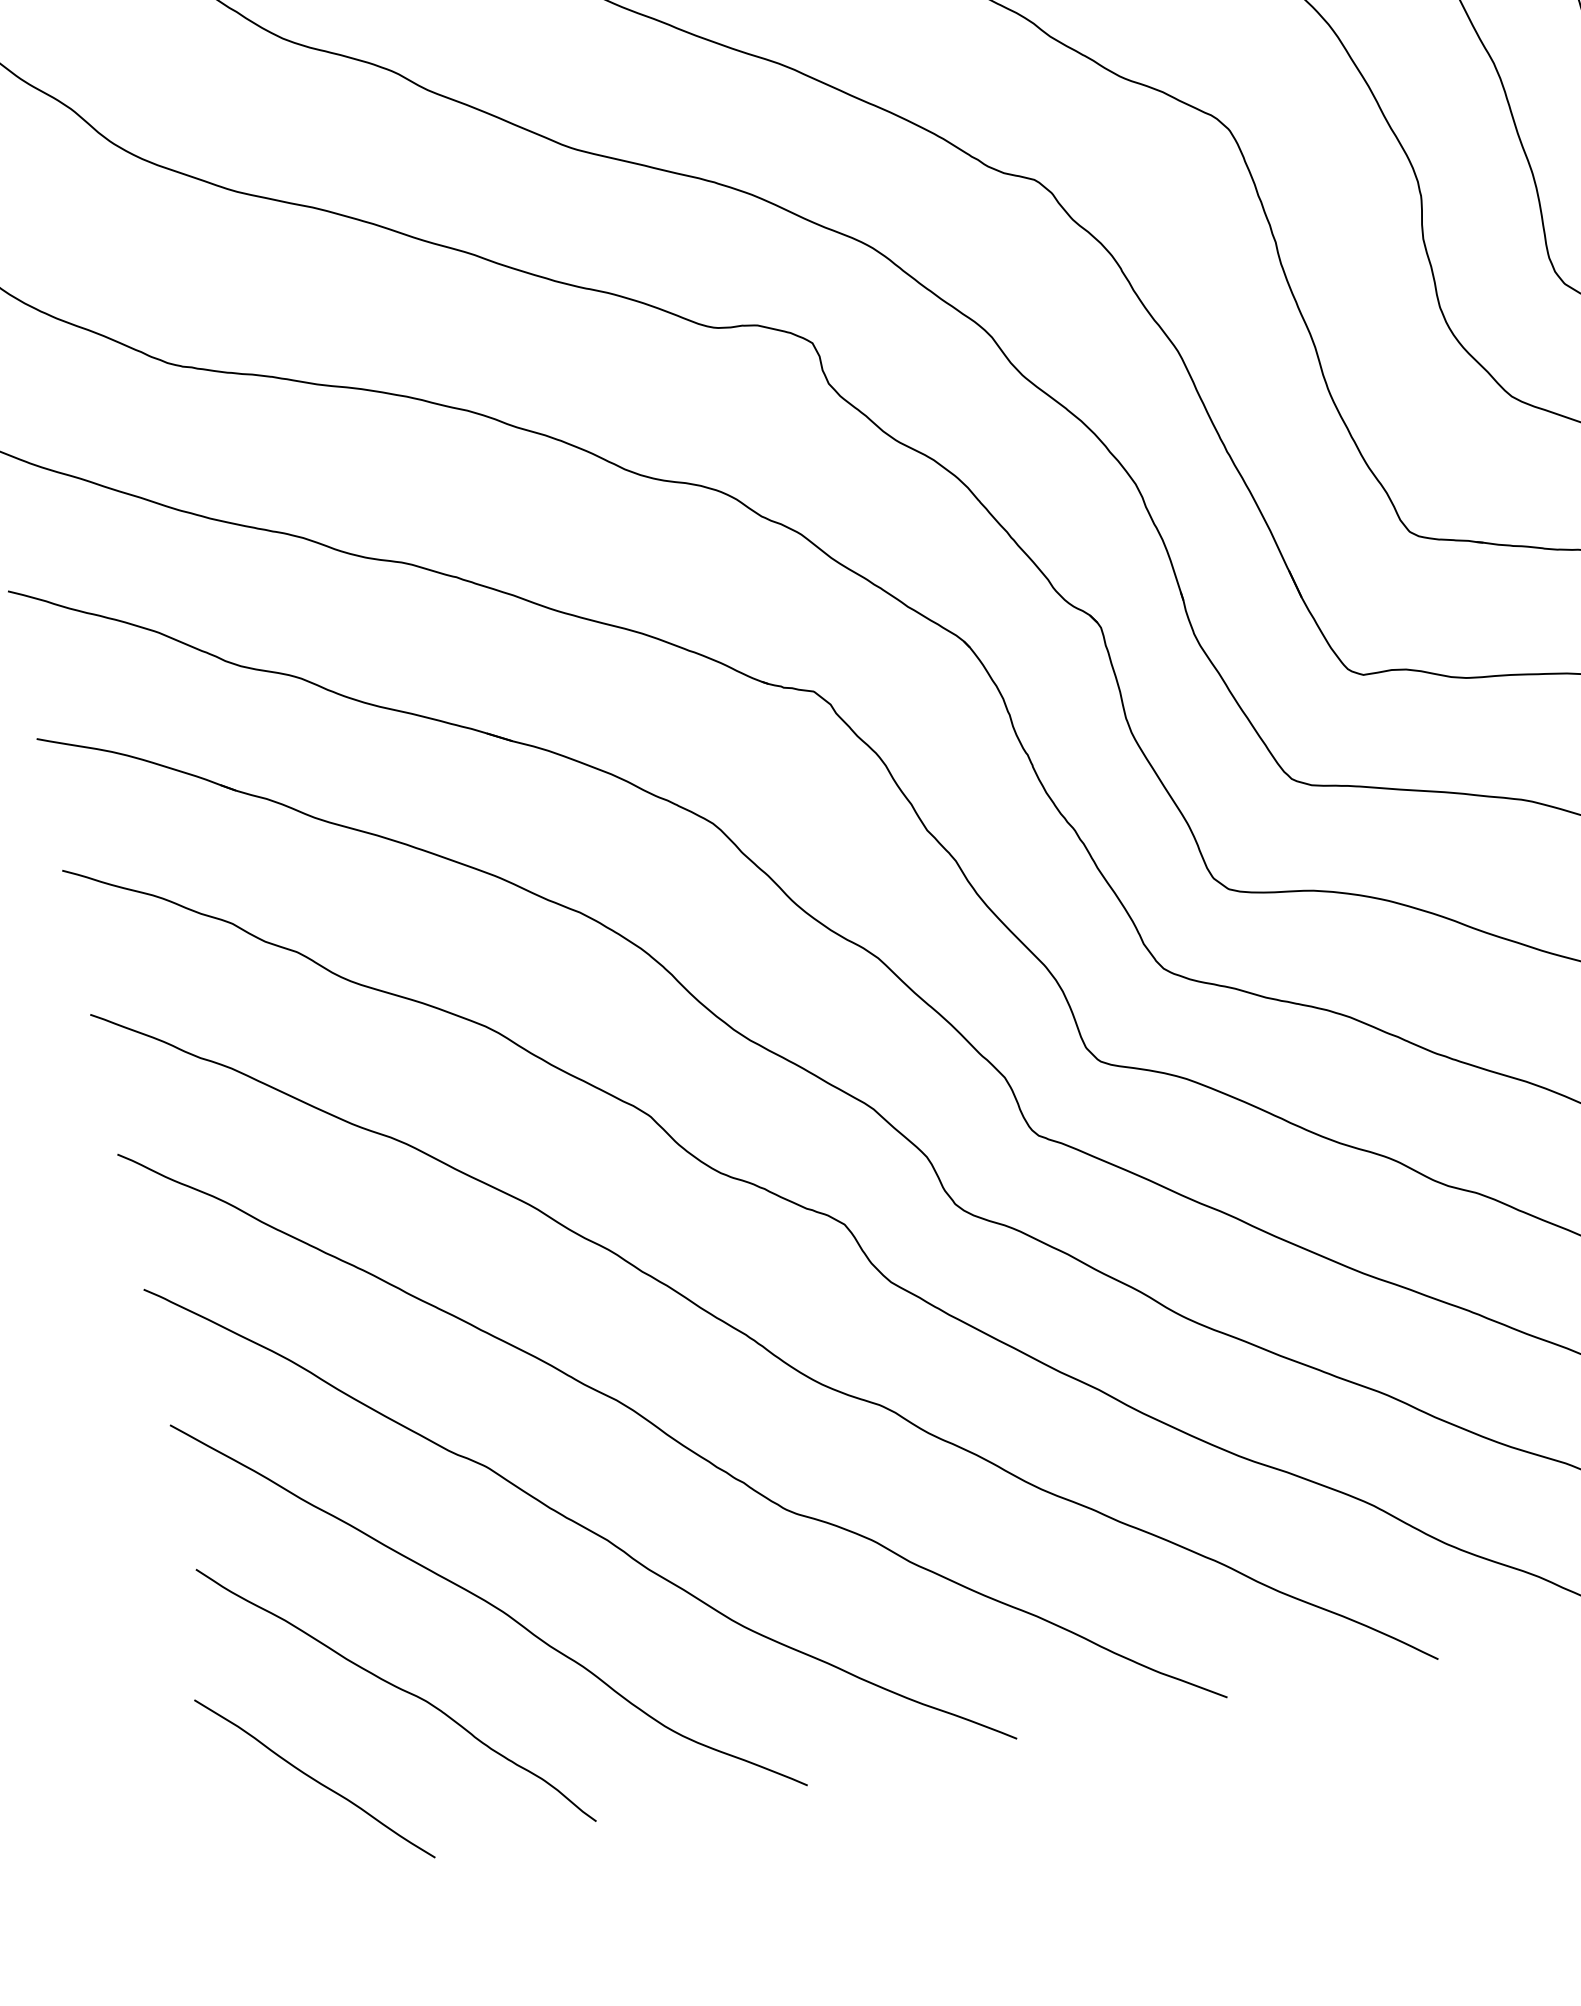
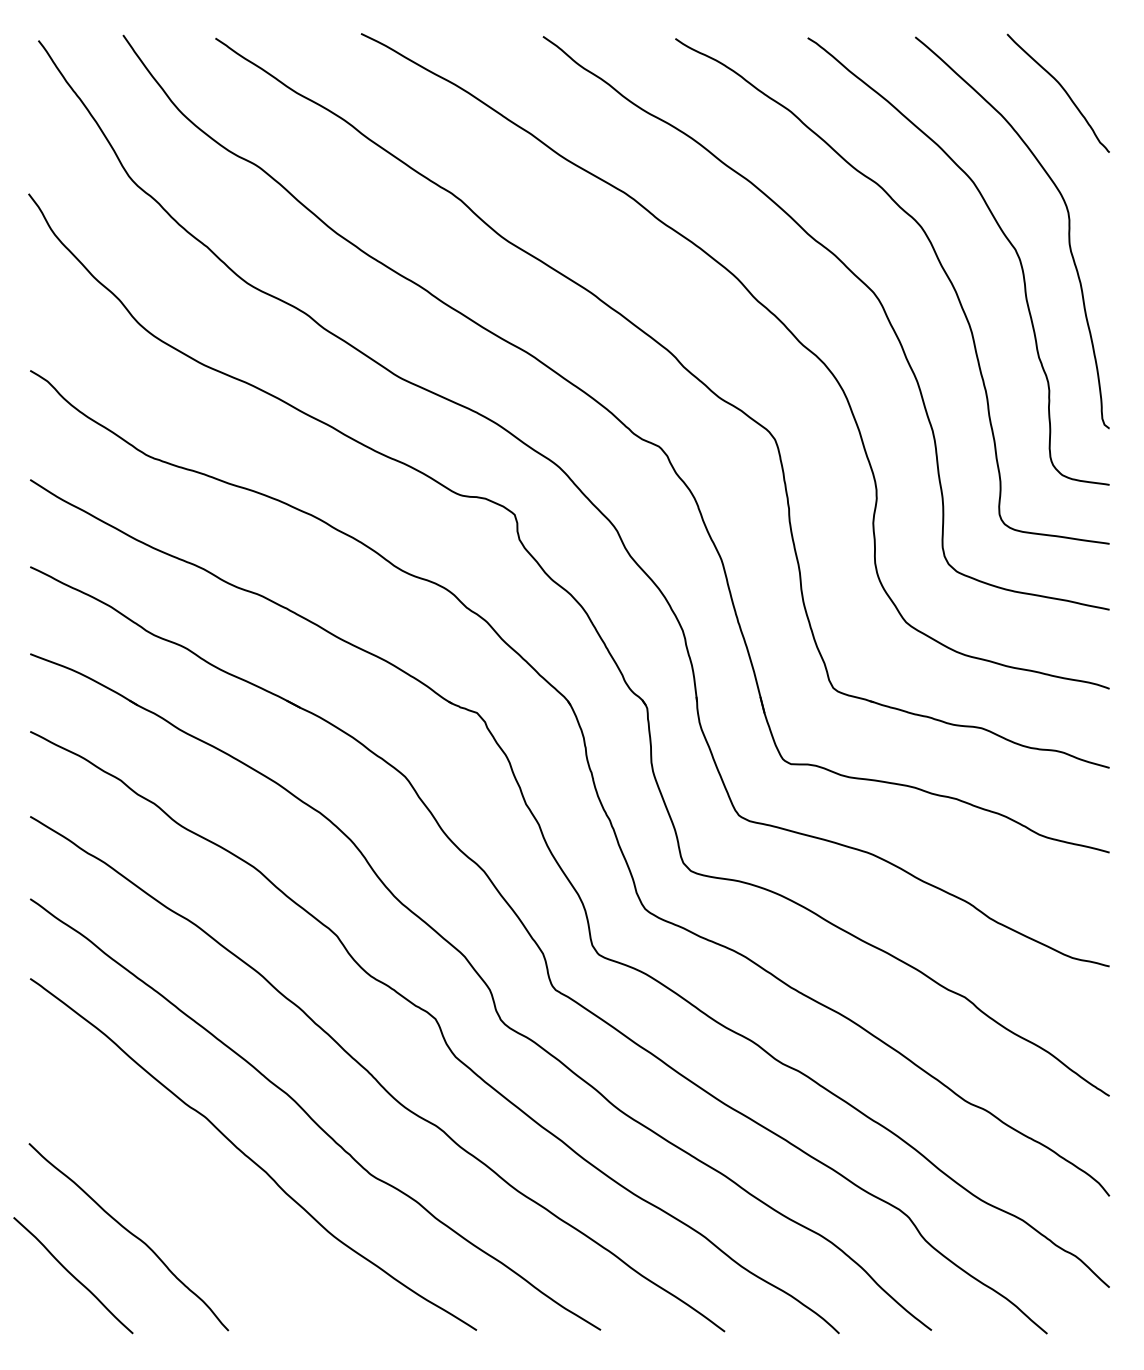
curve: (486, 1604) -> (190, 1195), removed

